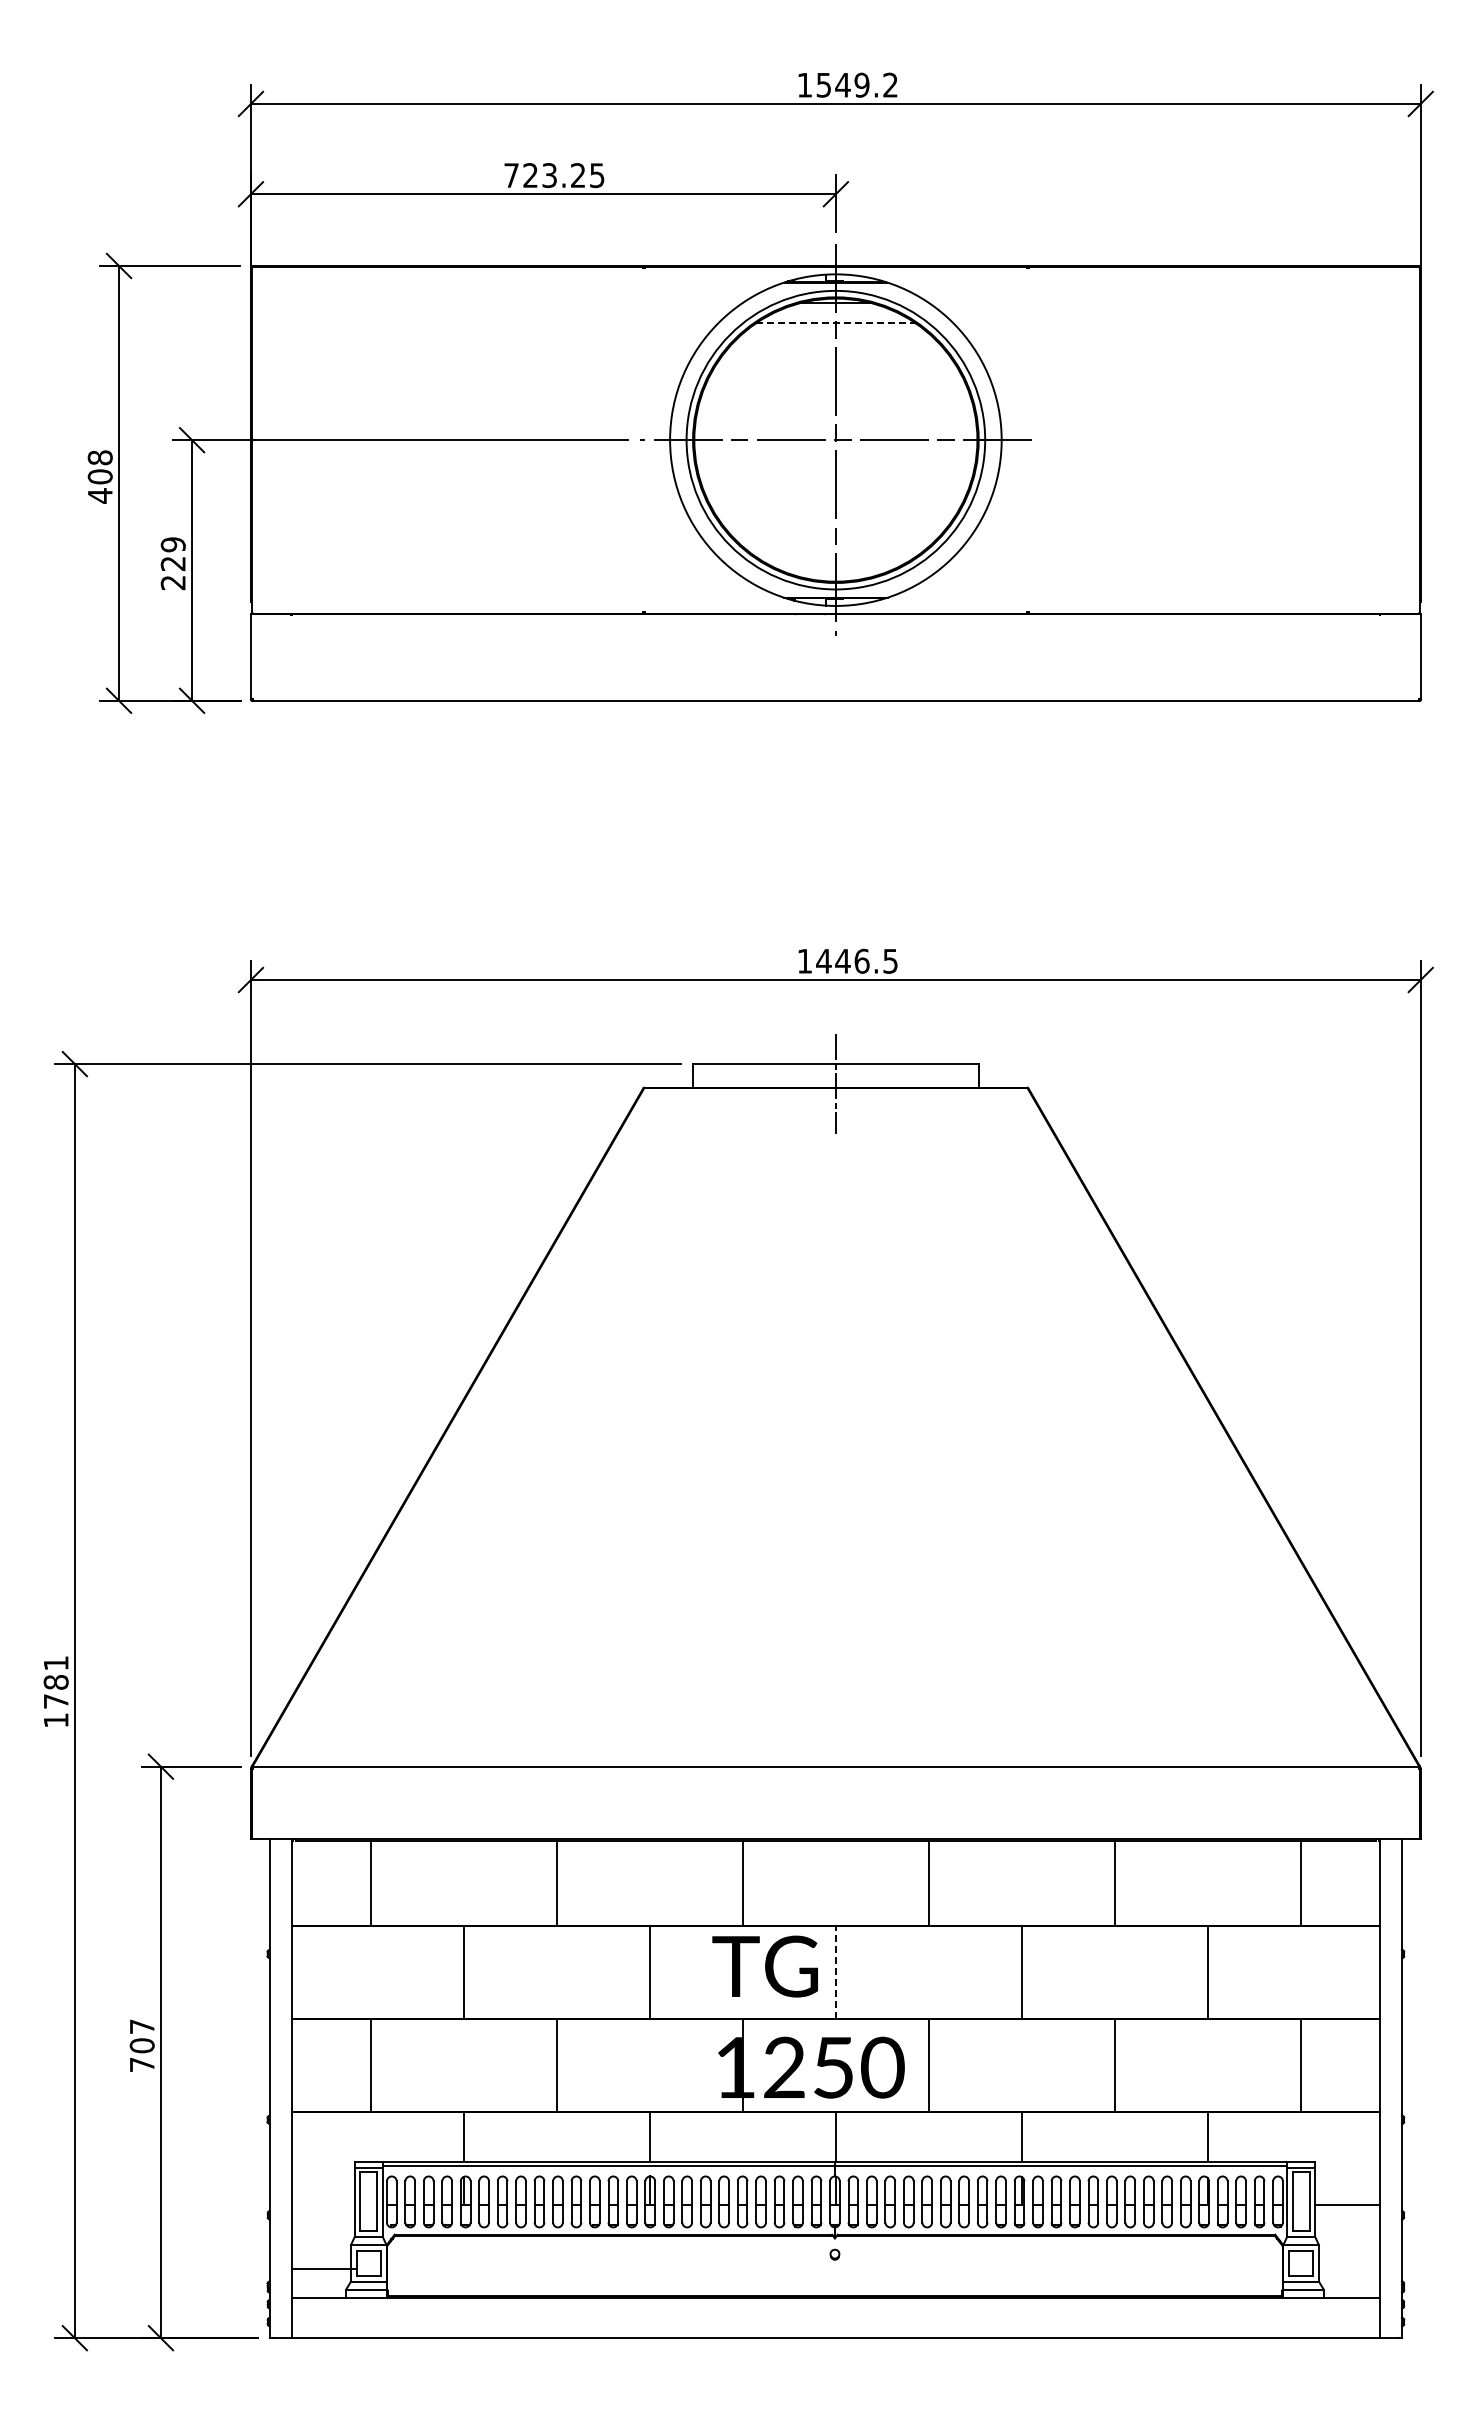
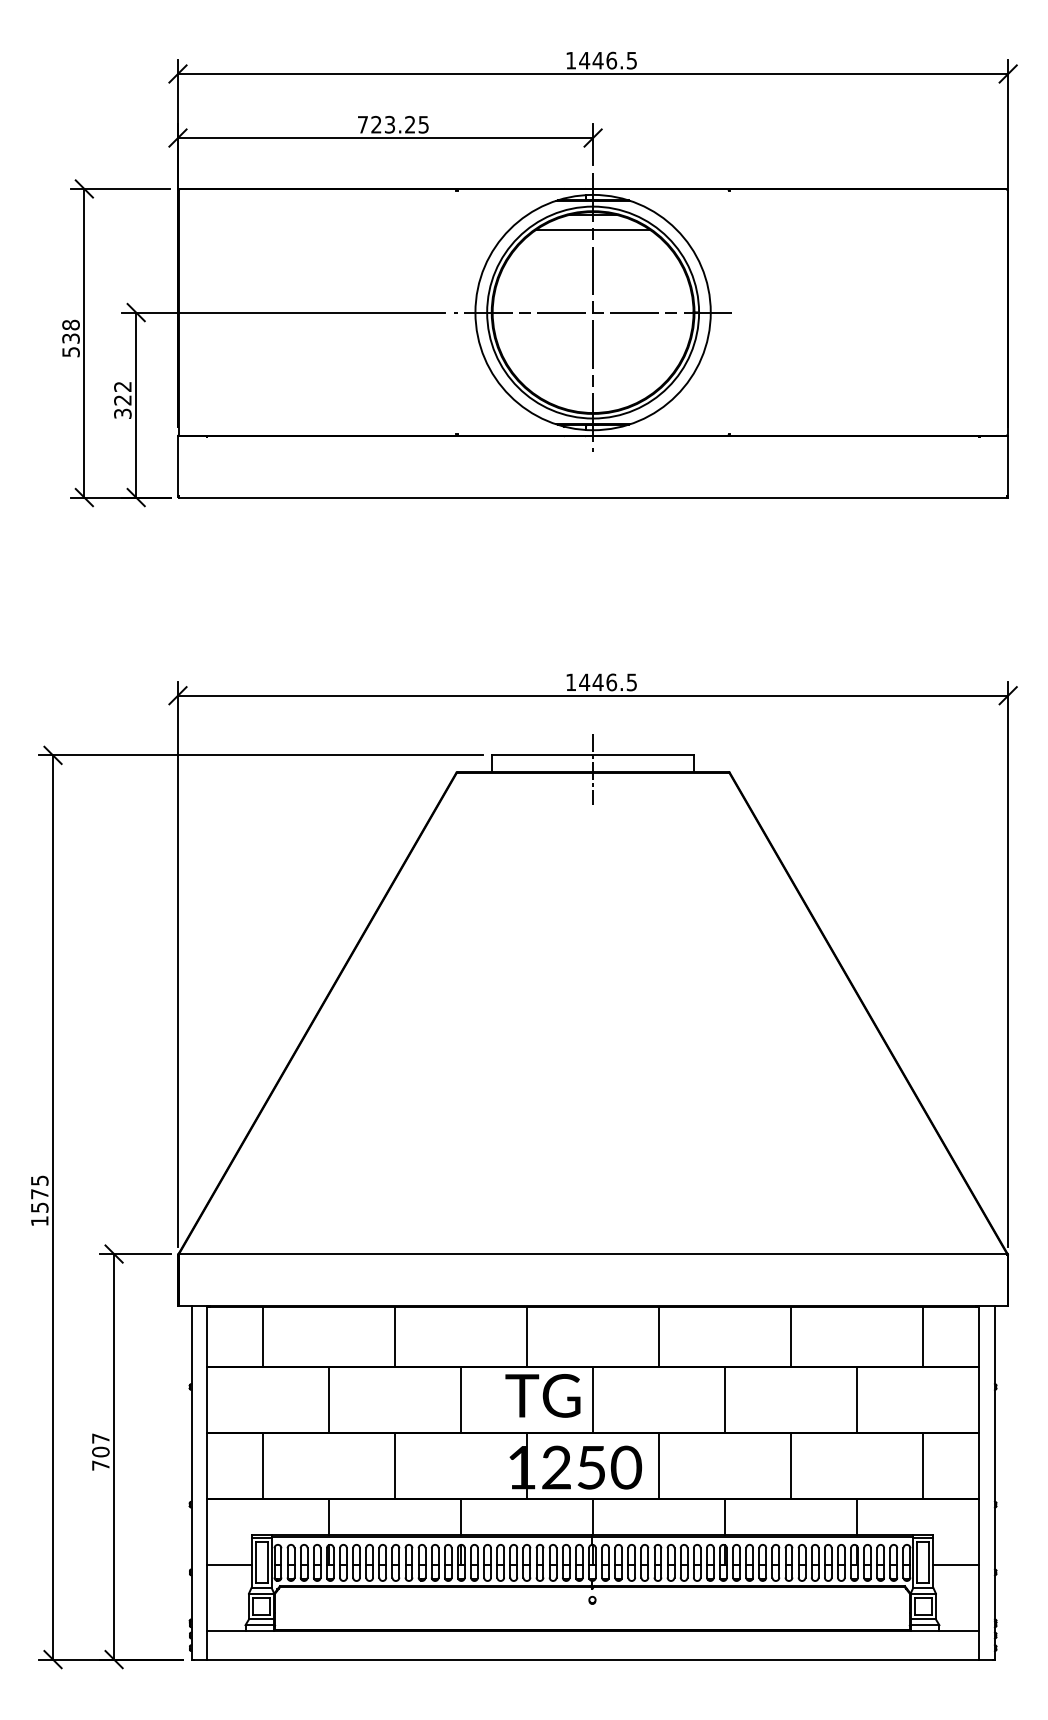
text: (856, 84) -> (607, 60), 1549.2 -> 1446.5
line: (835, 323) -> (592, 229), dashed -> solid
text: (99, 486) -> (70, 345), 408 -> 538
text: (173, 563) -> (123, 400), 229 -> 322
text: (55, 1682) -> (39, 1194), 1781 -> 1575
line: (835, 1972) -> (592, 1400), dashed -> solid
line: (322, 2268) -> (228, 1564), moved

